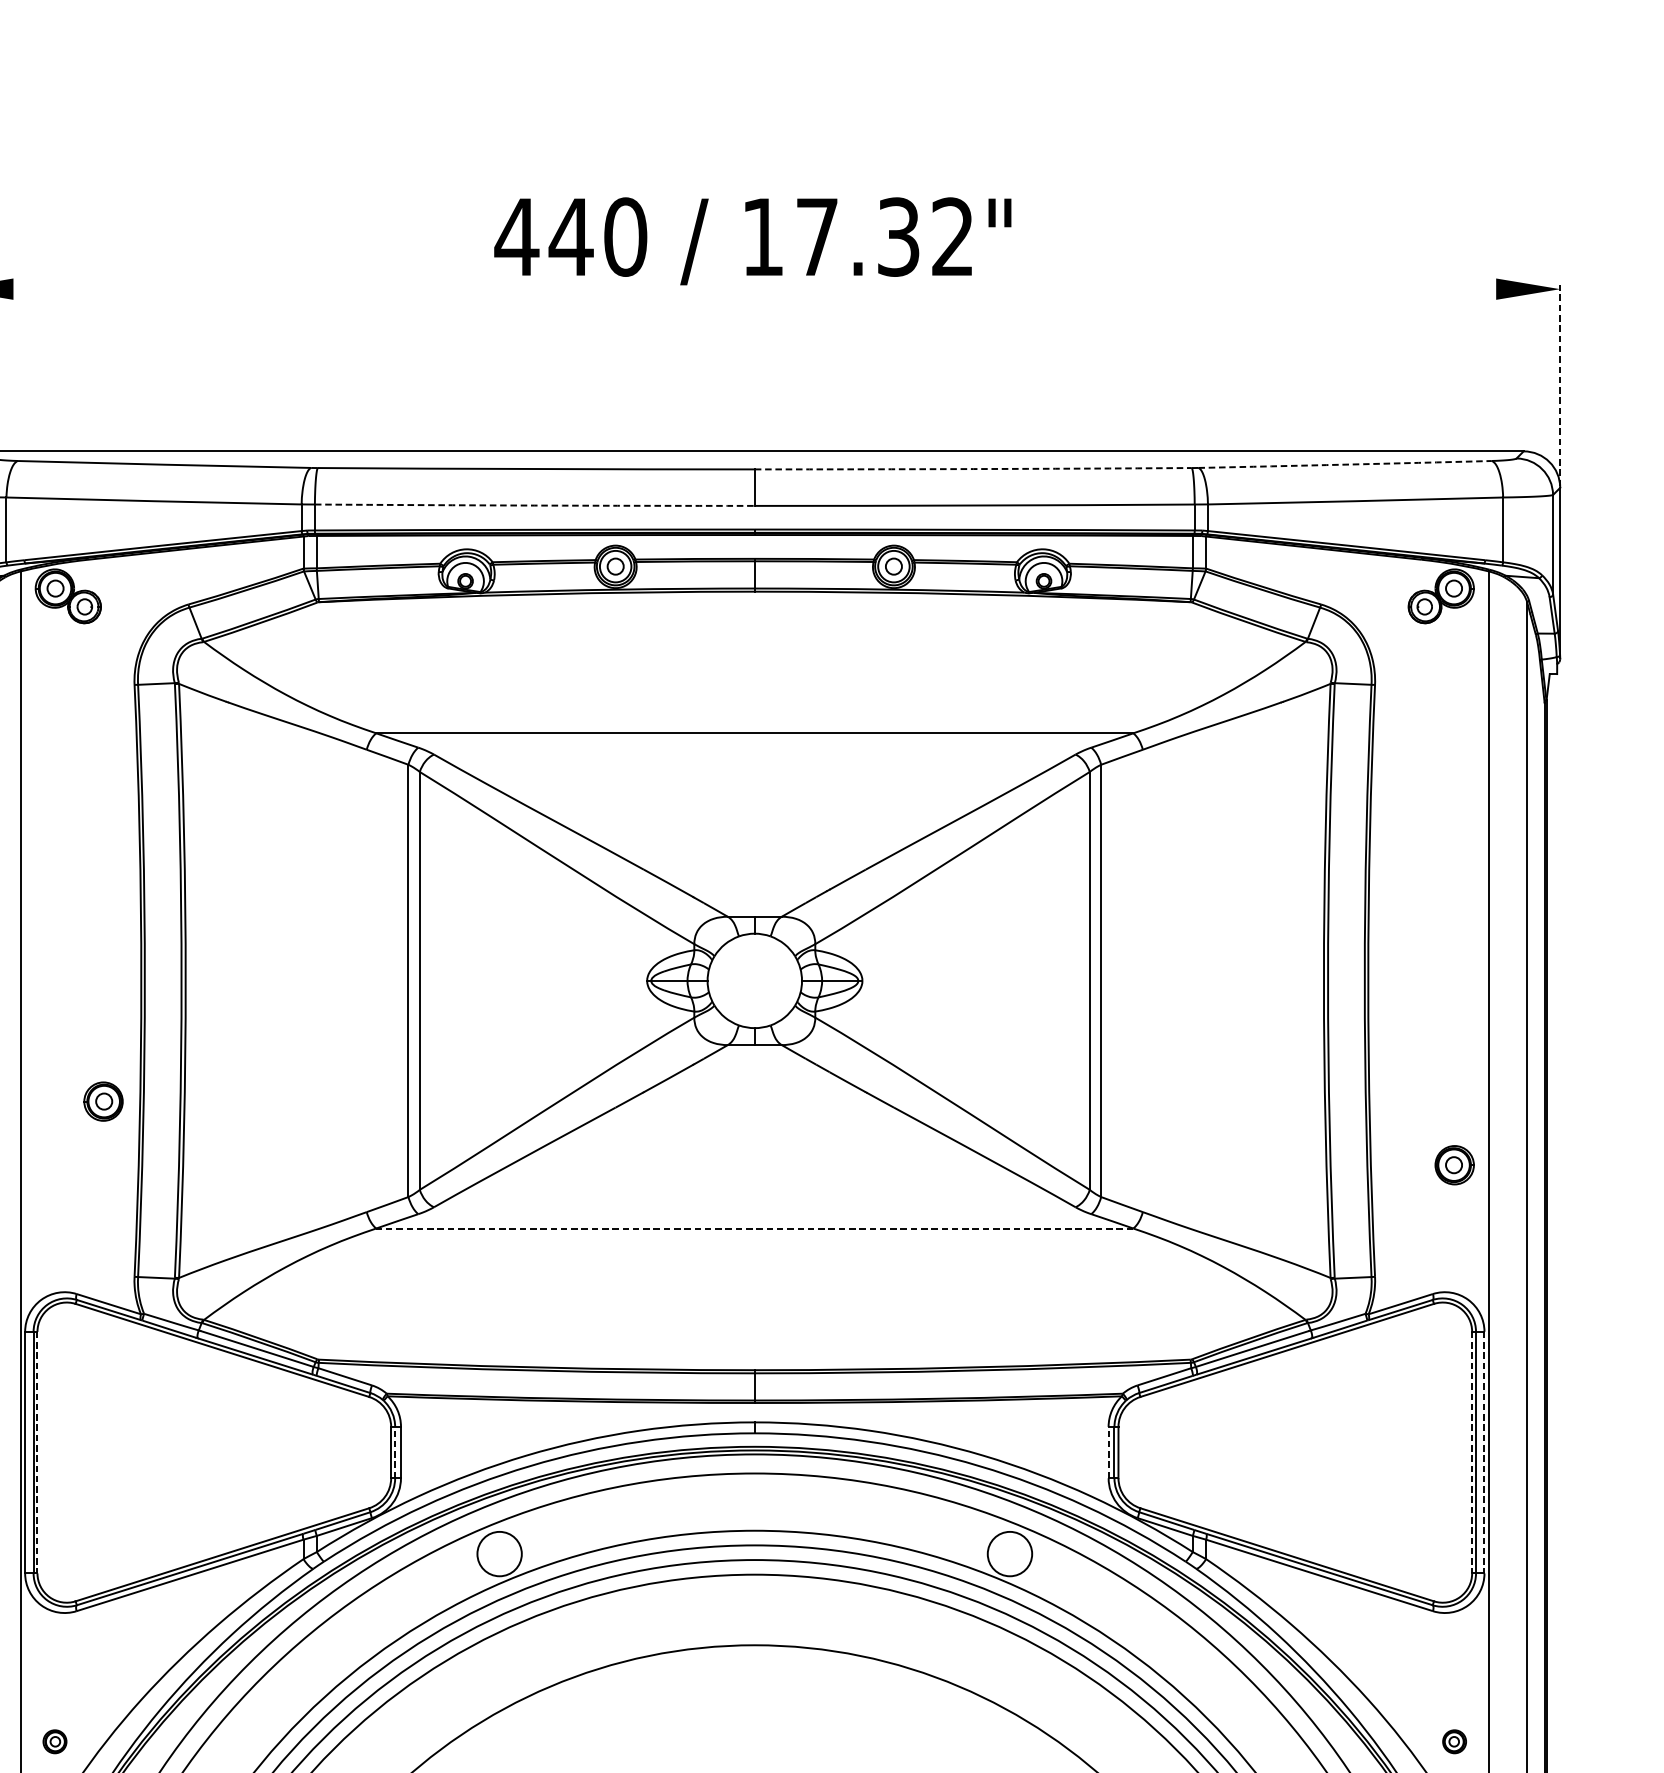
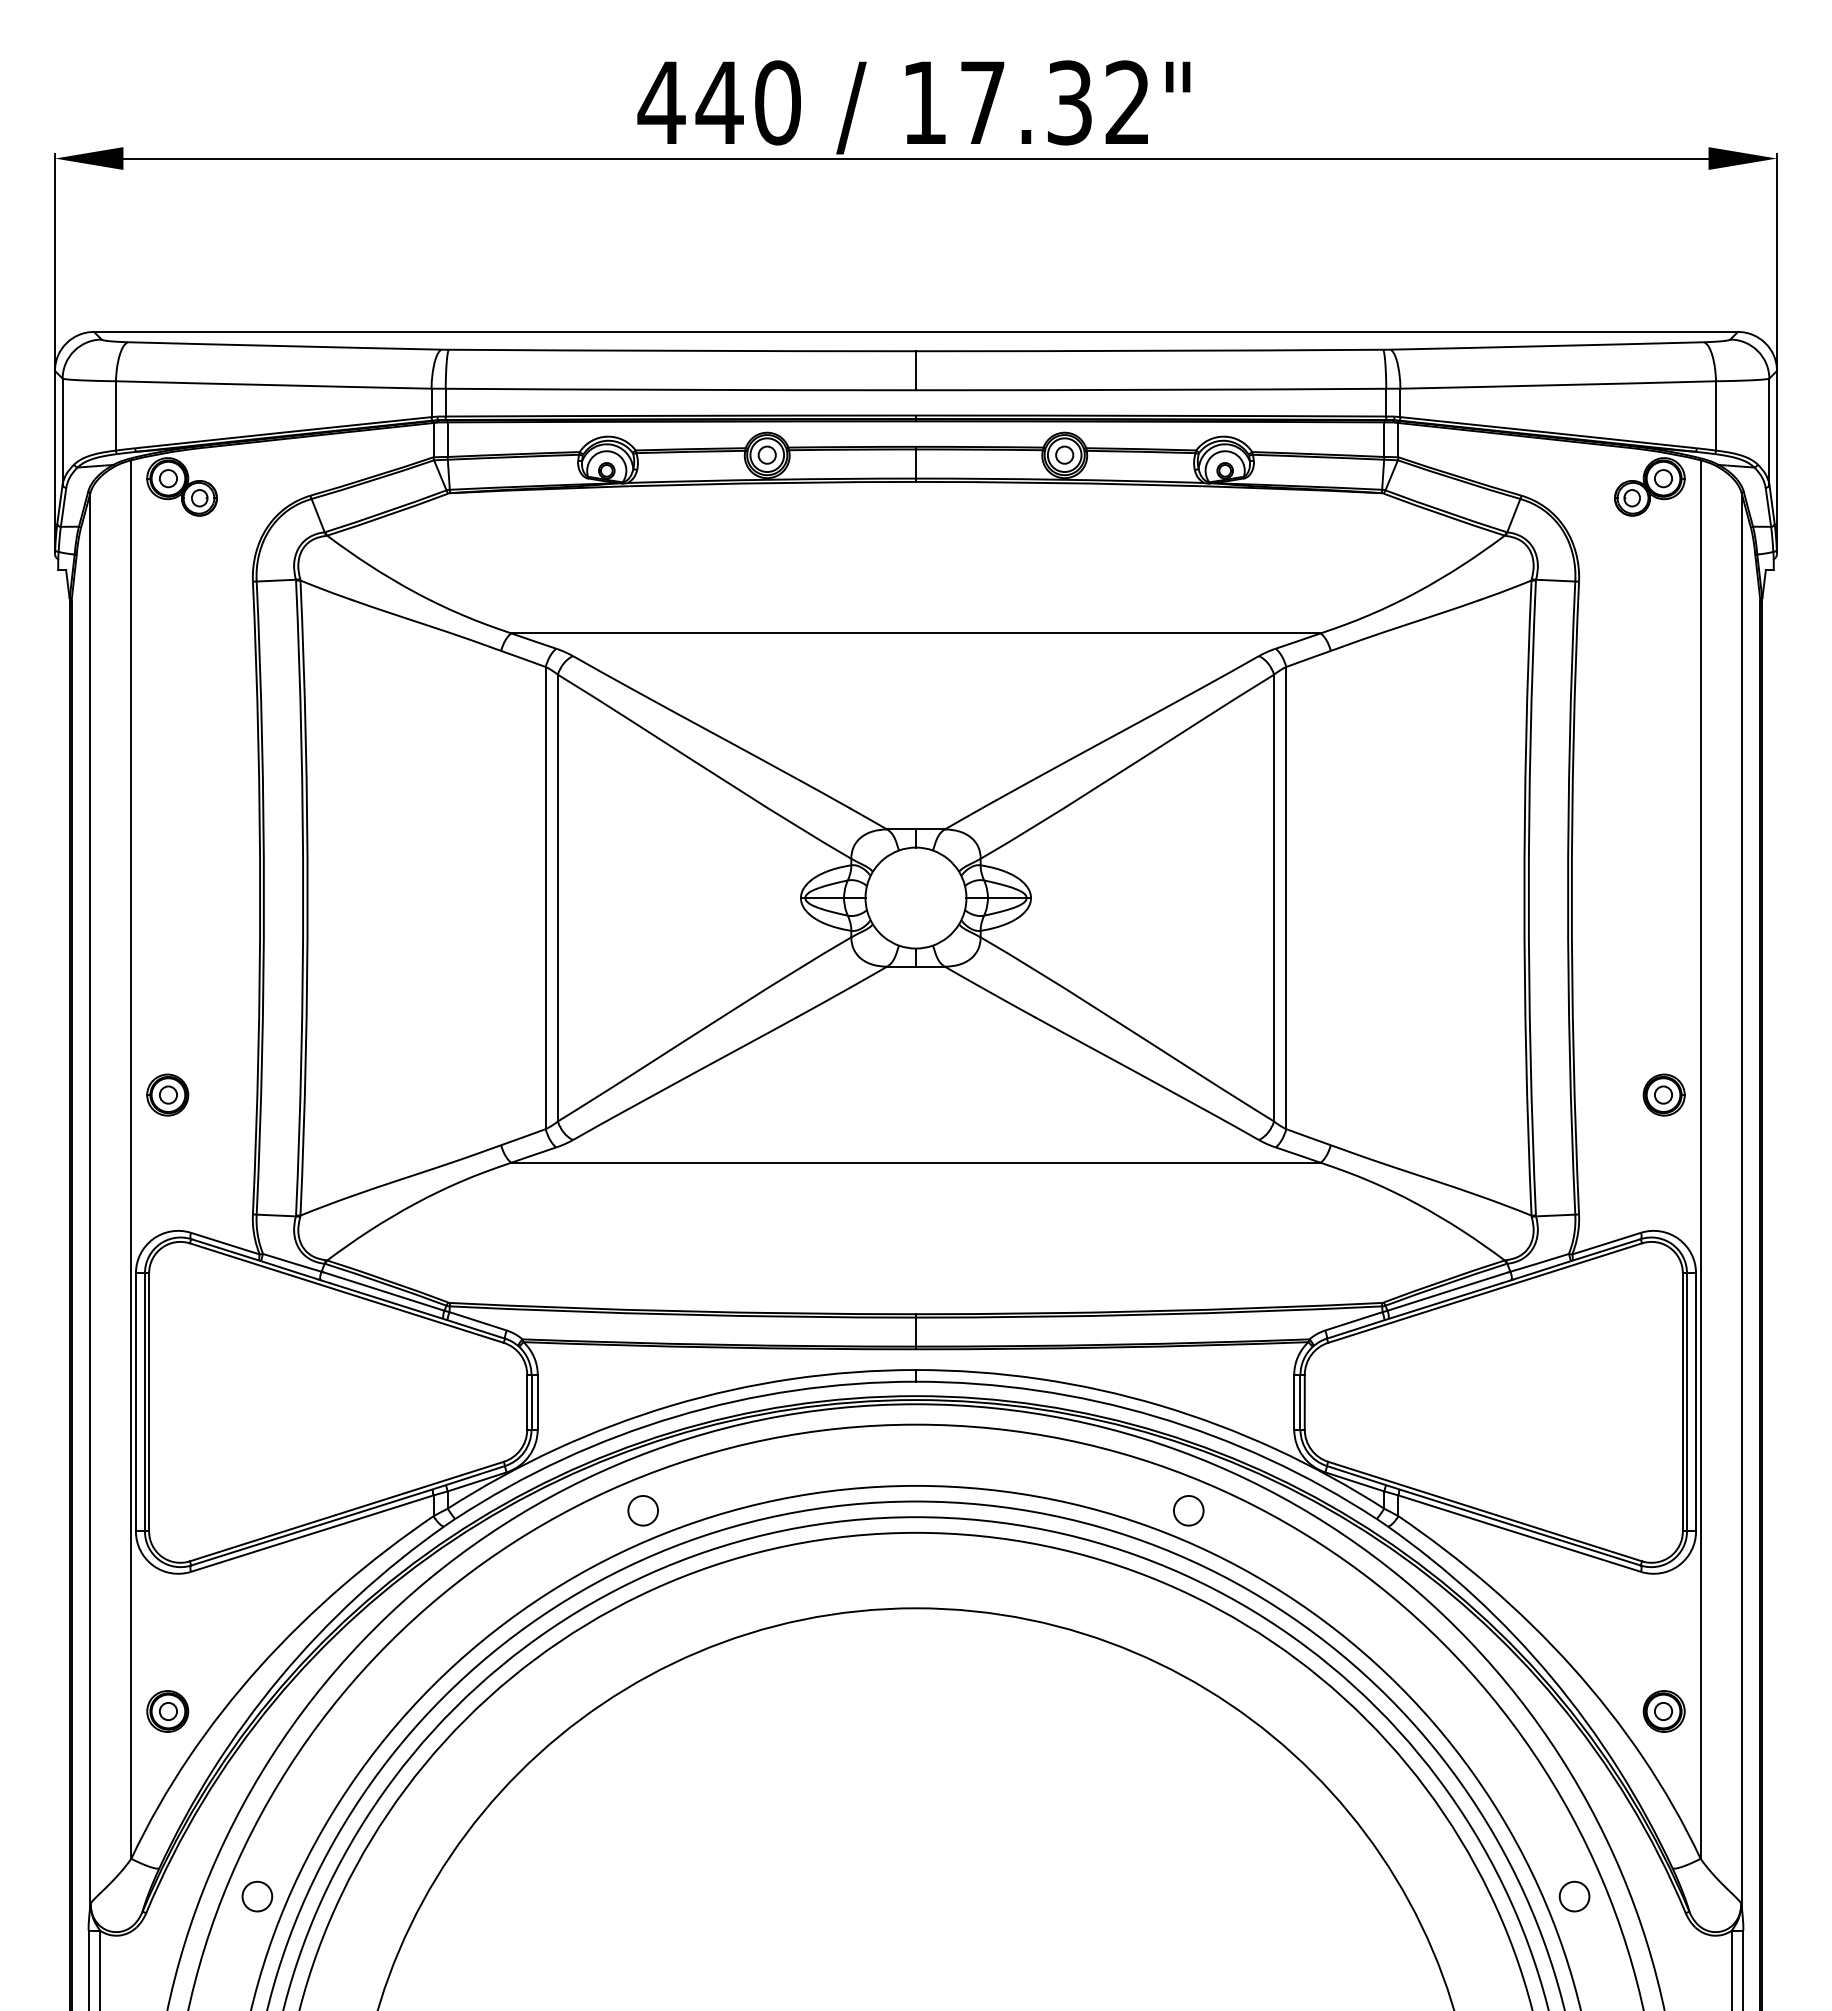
line: (754, 289) -> (915, 158), added
line: (1560, 385) -> (1777, 261), dashed -> solid
arc: (1344, 464) -> (1546, 346), dashed -> solid
arc: (973, 468) -> (1149, 350), dashed -> solid
arc: (534, 505) -> (680, 389), dashed -> solid
part: (103, 1101) -> (167, 1094), moved
line: (754, 1228) -> (915, 1162), dashed -> solid
line: (395, 1451) -> (531, 1401), dashed -> solid
line: (1108, 1451) -> (1294, 1401), dashed -> solid
line: (37, 1452) -> (149, 1402), dashed -> solid
line: (1471, 1452) -> (1682, 1402), dashed -> solid
line: (1484, 1452) -> (1696, 1402), dashed -> solid
circle: (499, 1553) -> (643, 1510), size x0.62
circle: (1009, 1553) -> (1188, 1510), size x0.62
part: (54, 1741) -> (167, 1711), size x1.67
part: (1454, 1741) -> (1663, 1711), size x1.67

